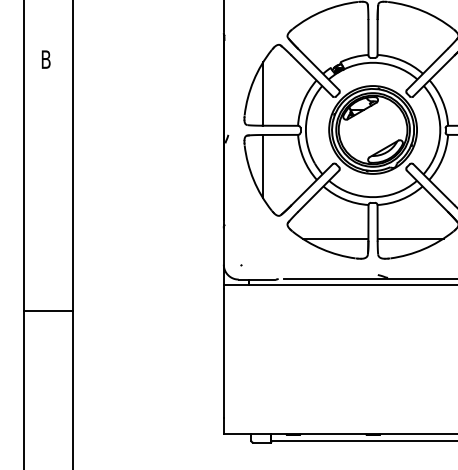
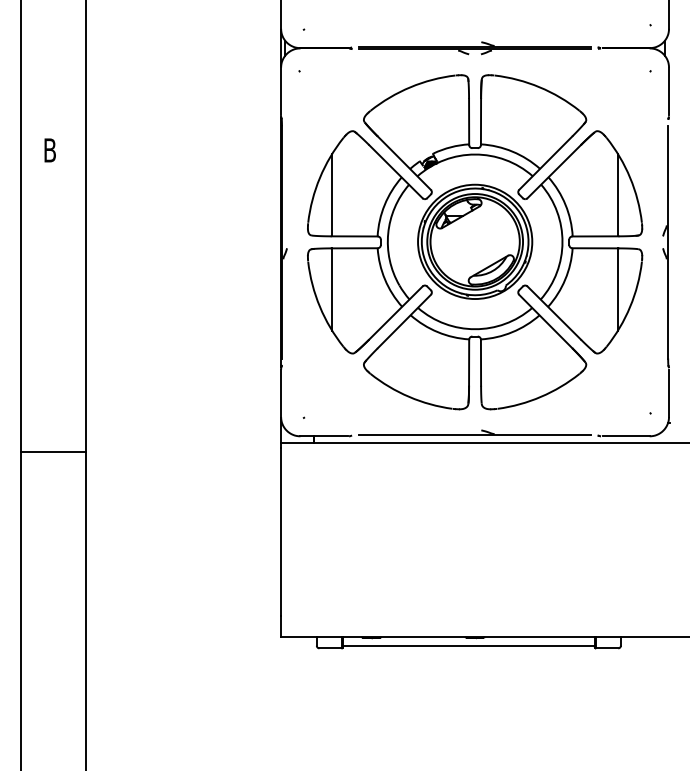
line: (335, 238) -> (426, 383), removed
line: (410, 238) -> (523, 383), removed
line: (47, 311) -> (52, 452), moved

